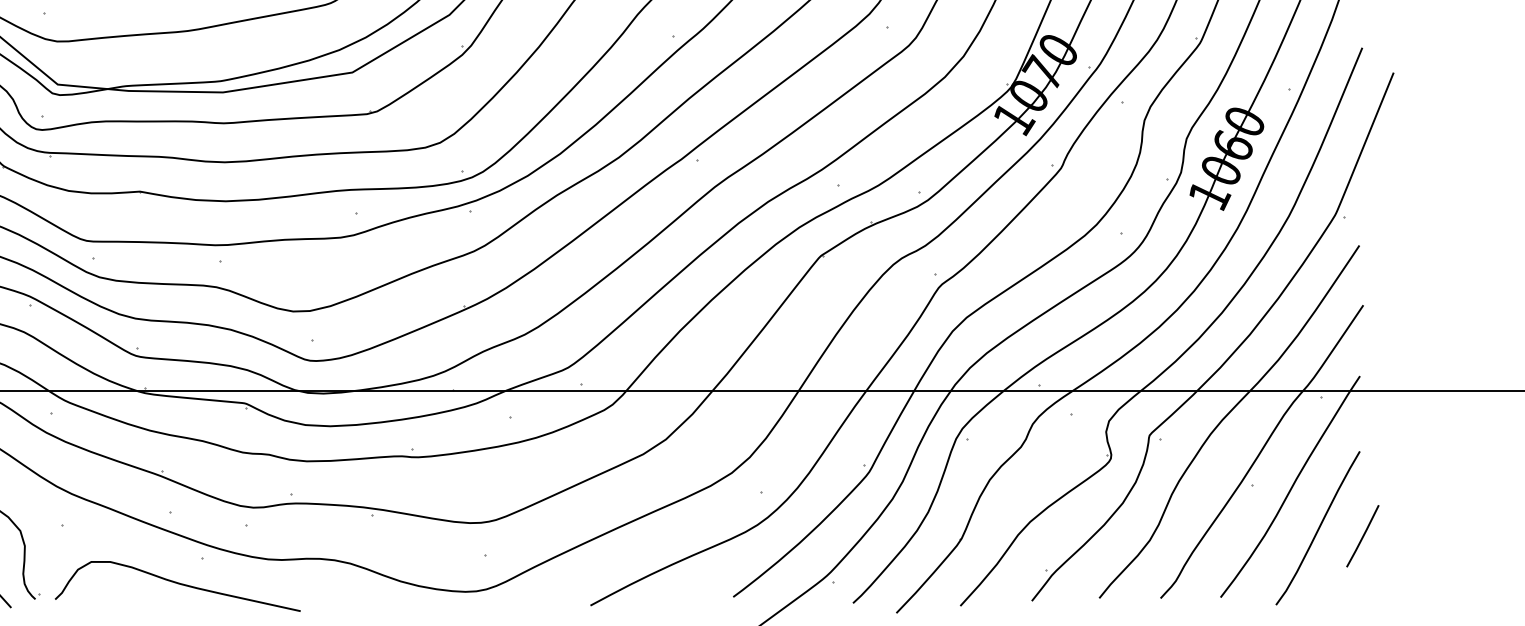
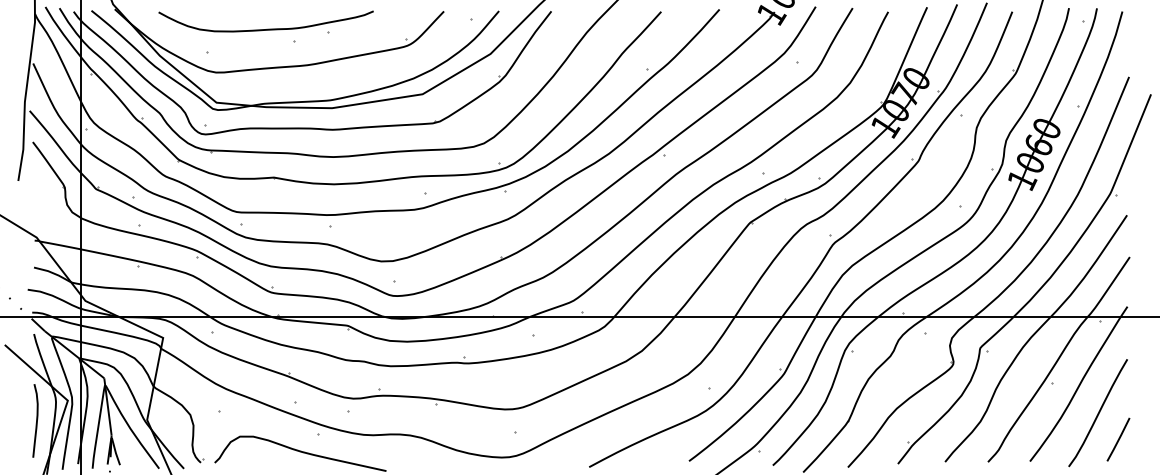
line: (1362, 536) -> (1118, 439), moved

